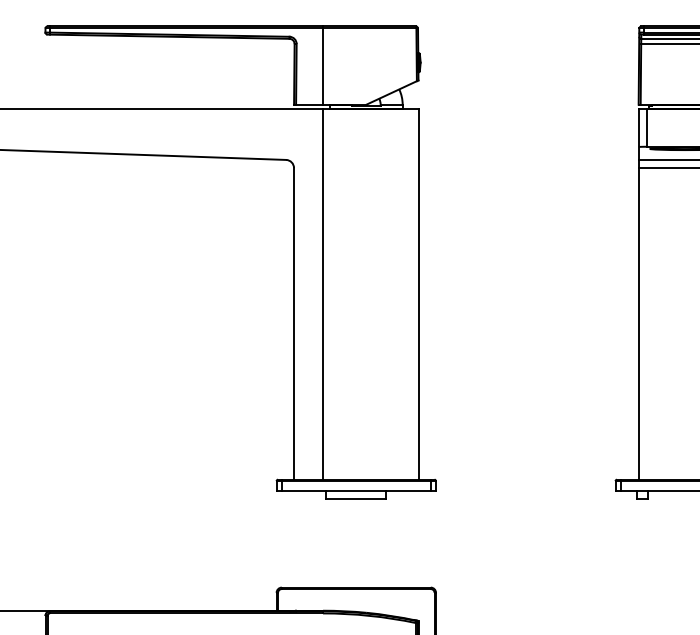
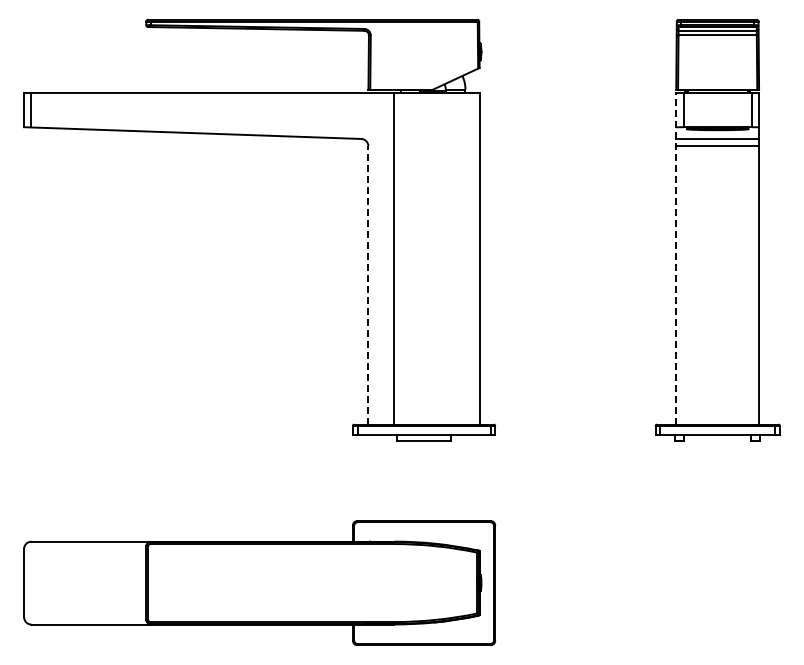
line: (323, 65) -> (394, 54), removed
line: (638, 293) -> (676, 258), solid -> dashed
line: (294, 322) -> (368, 284), solid -> dashed

